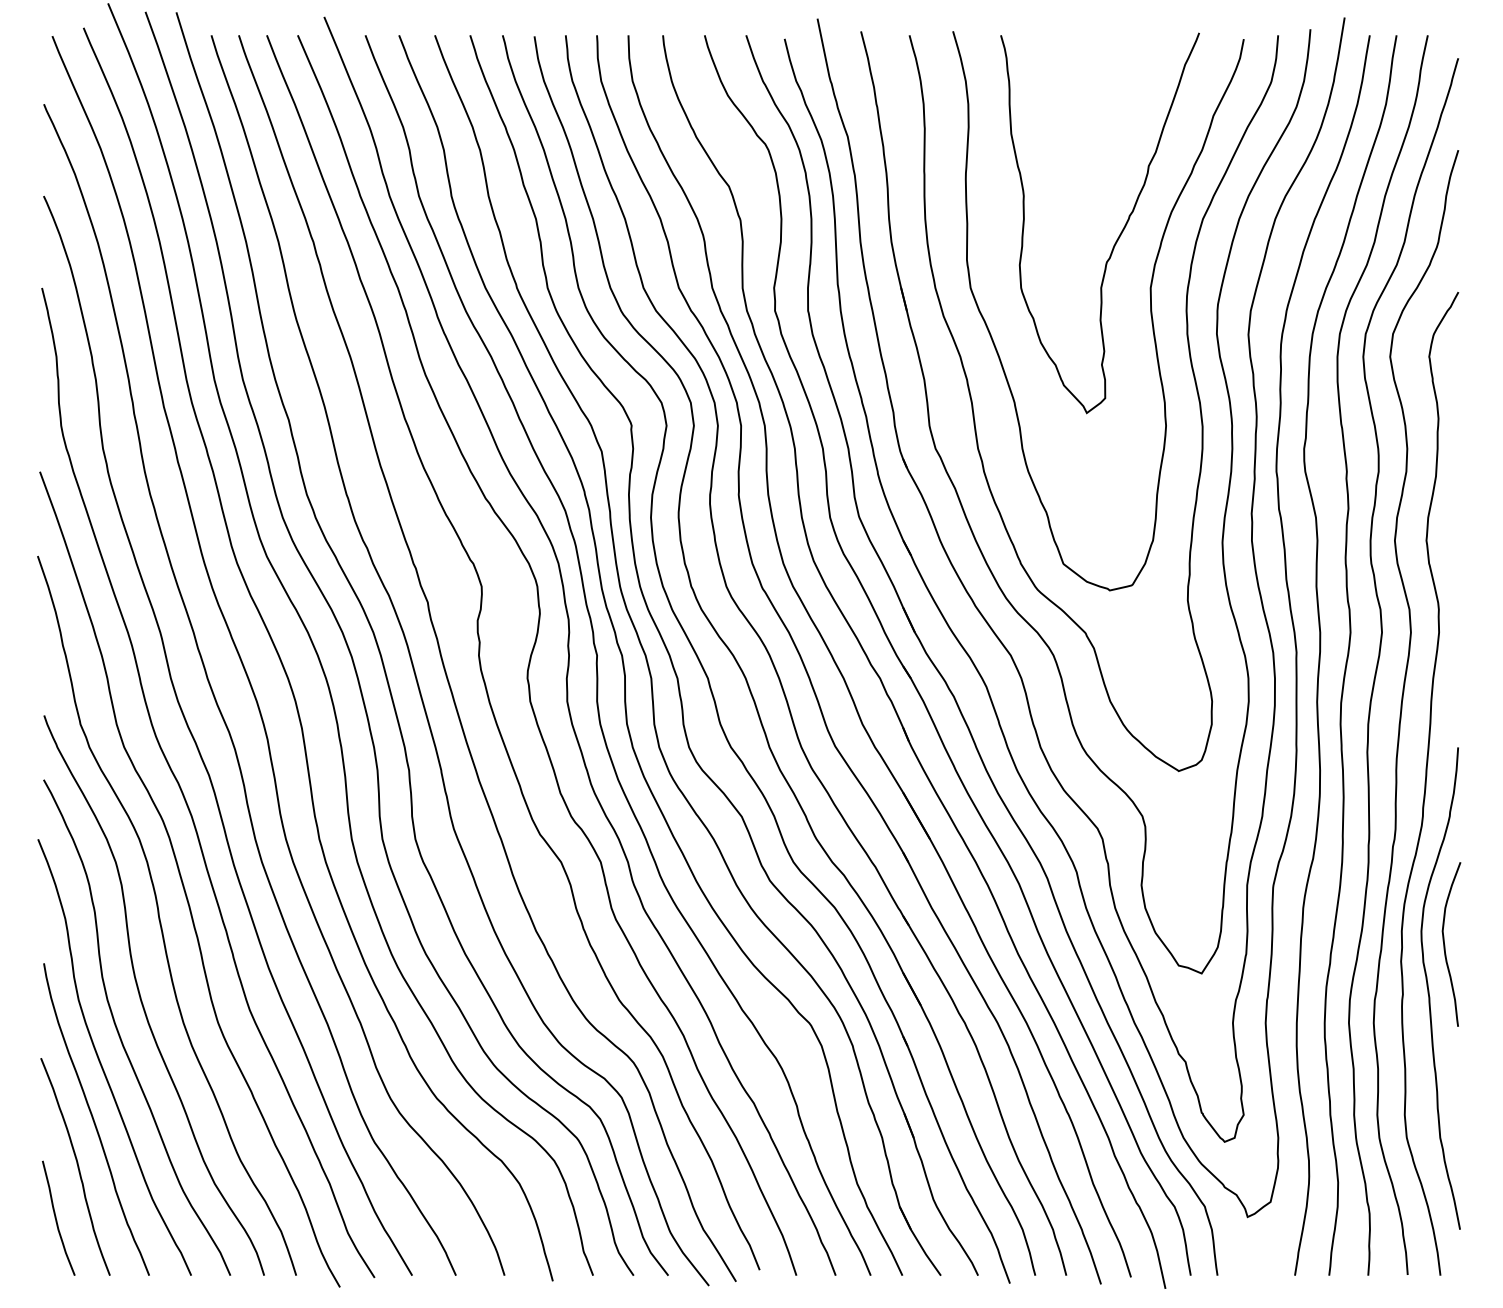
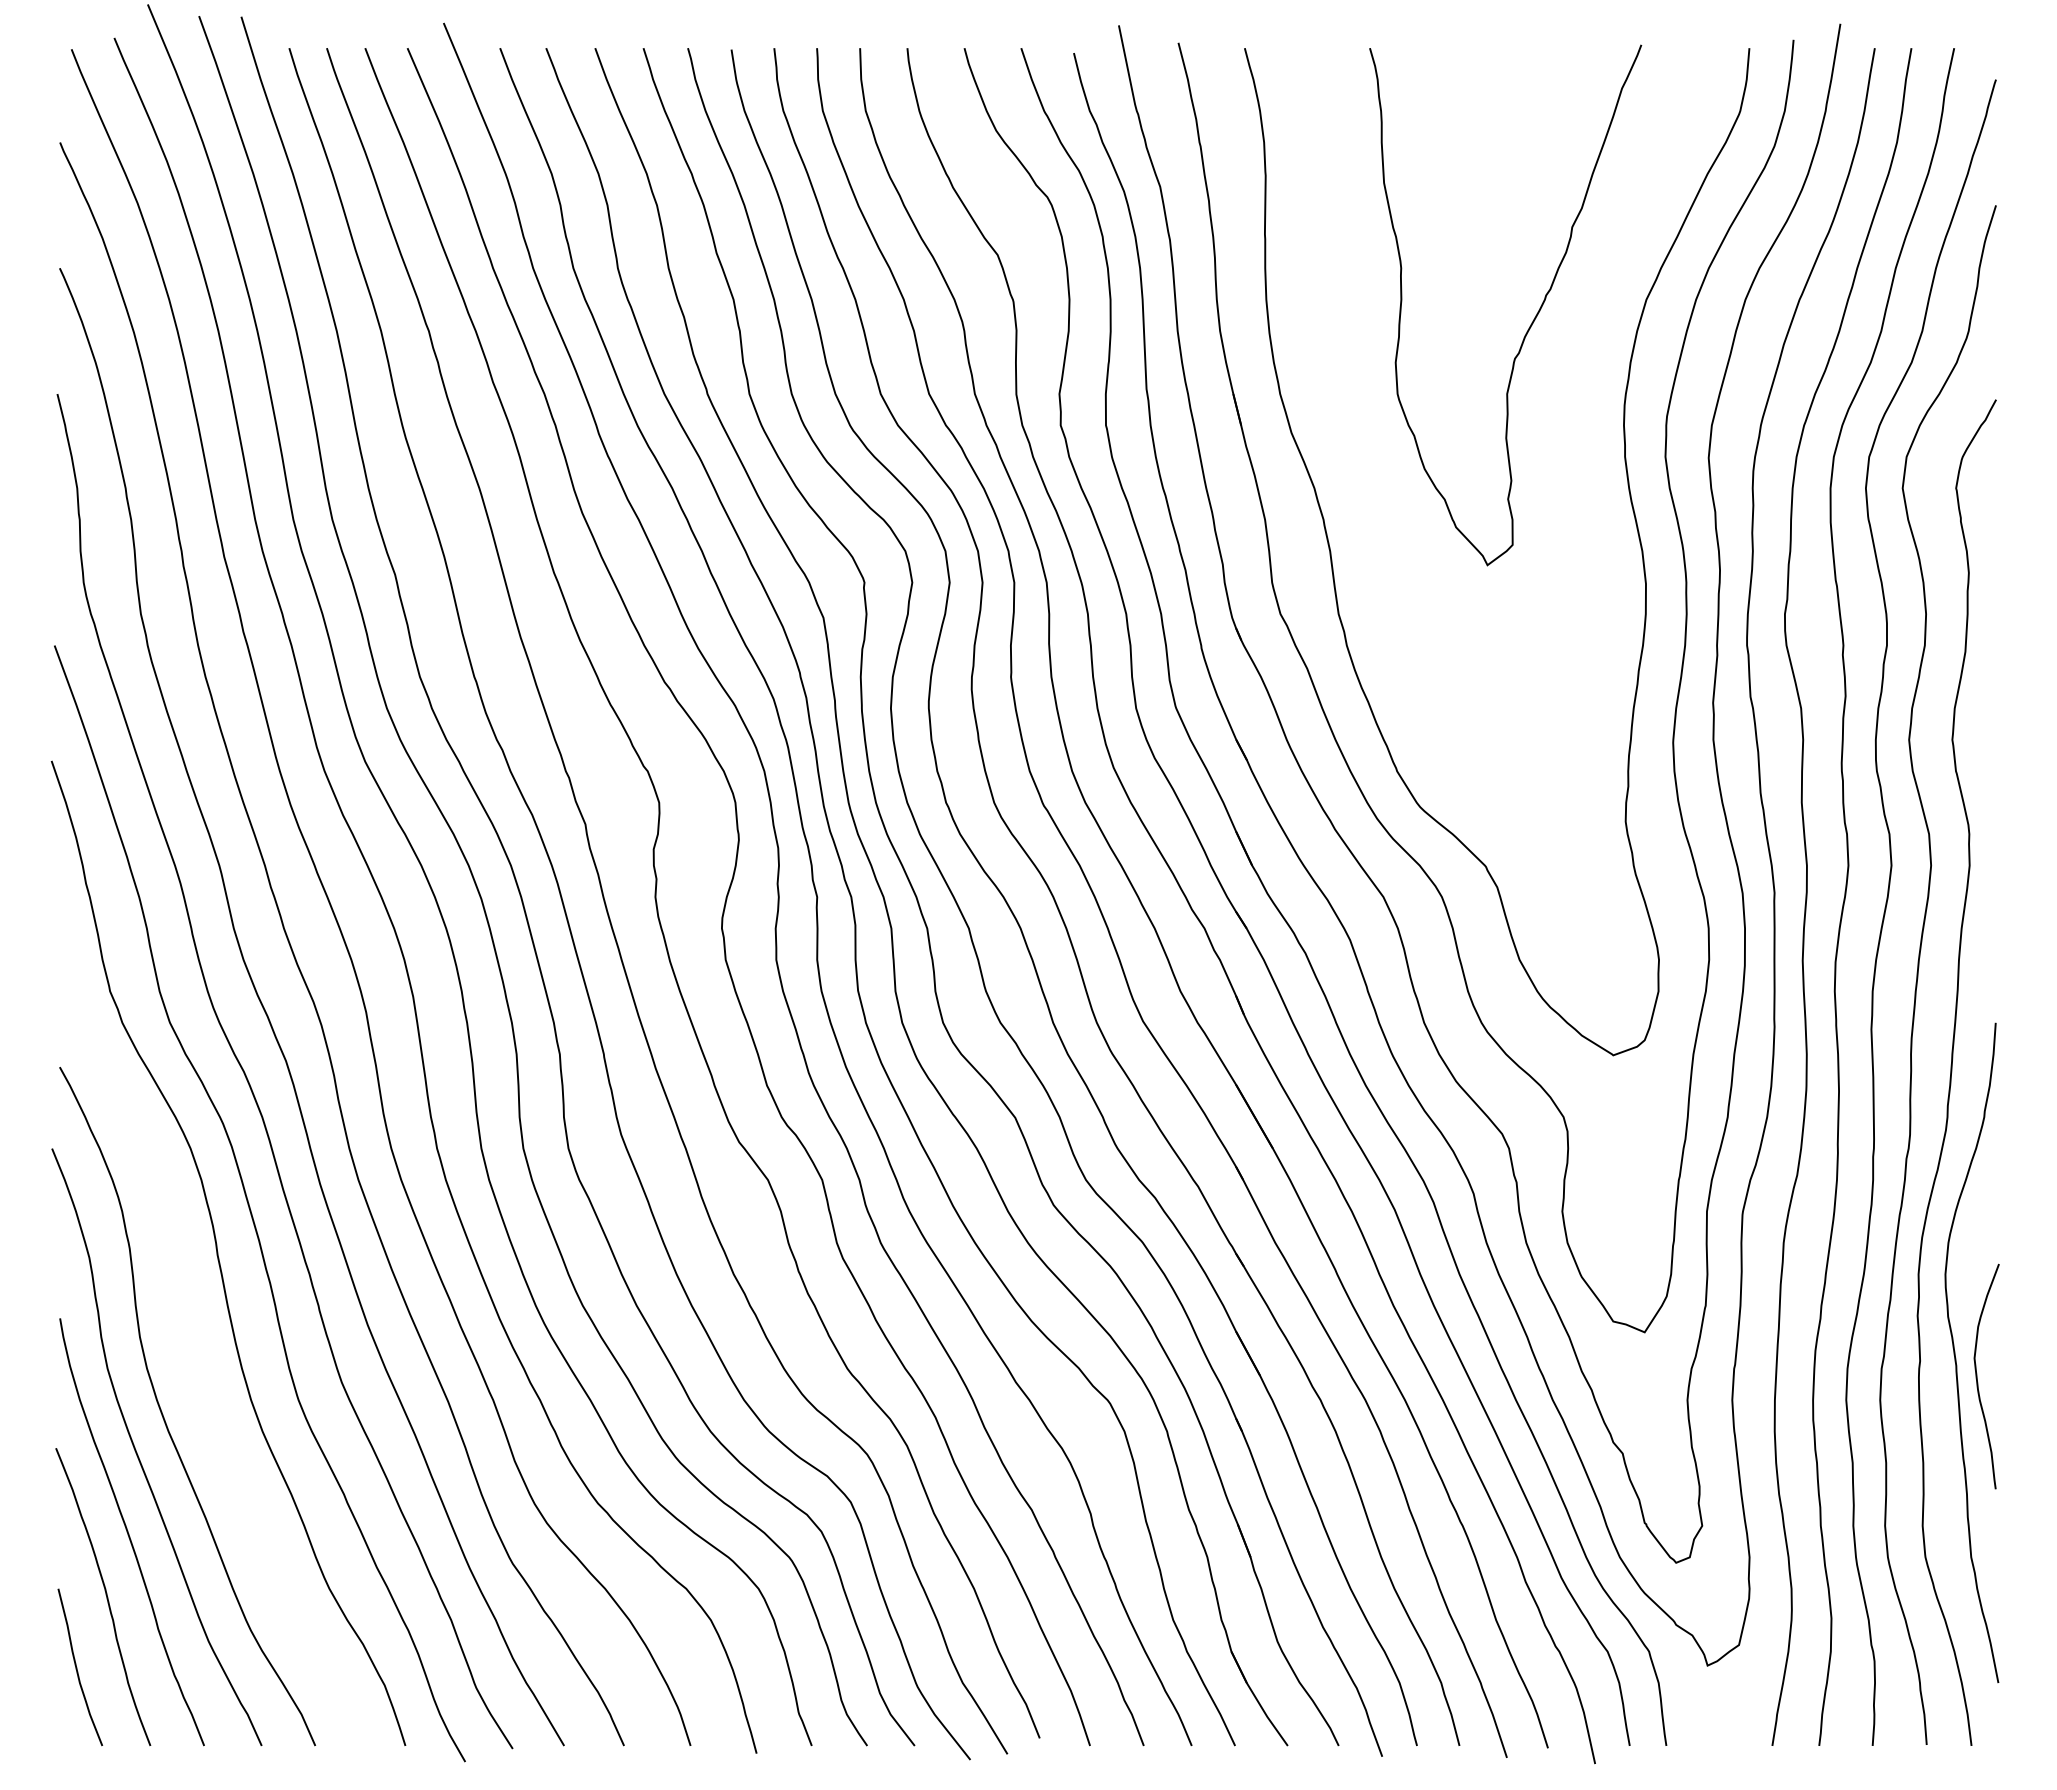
curve: (1150, 310) -> (1574, 425), removed
curve: (1444, 944) -> (1977, 1376), moved
curve: (141, 998) -> (193, 1366), removed

